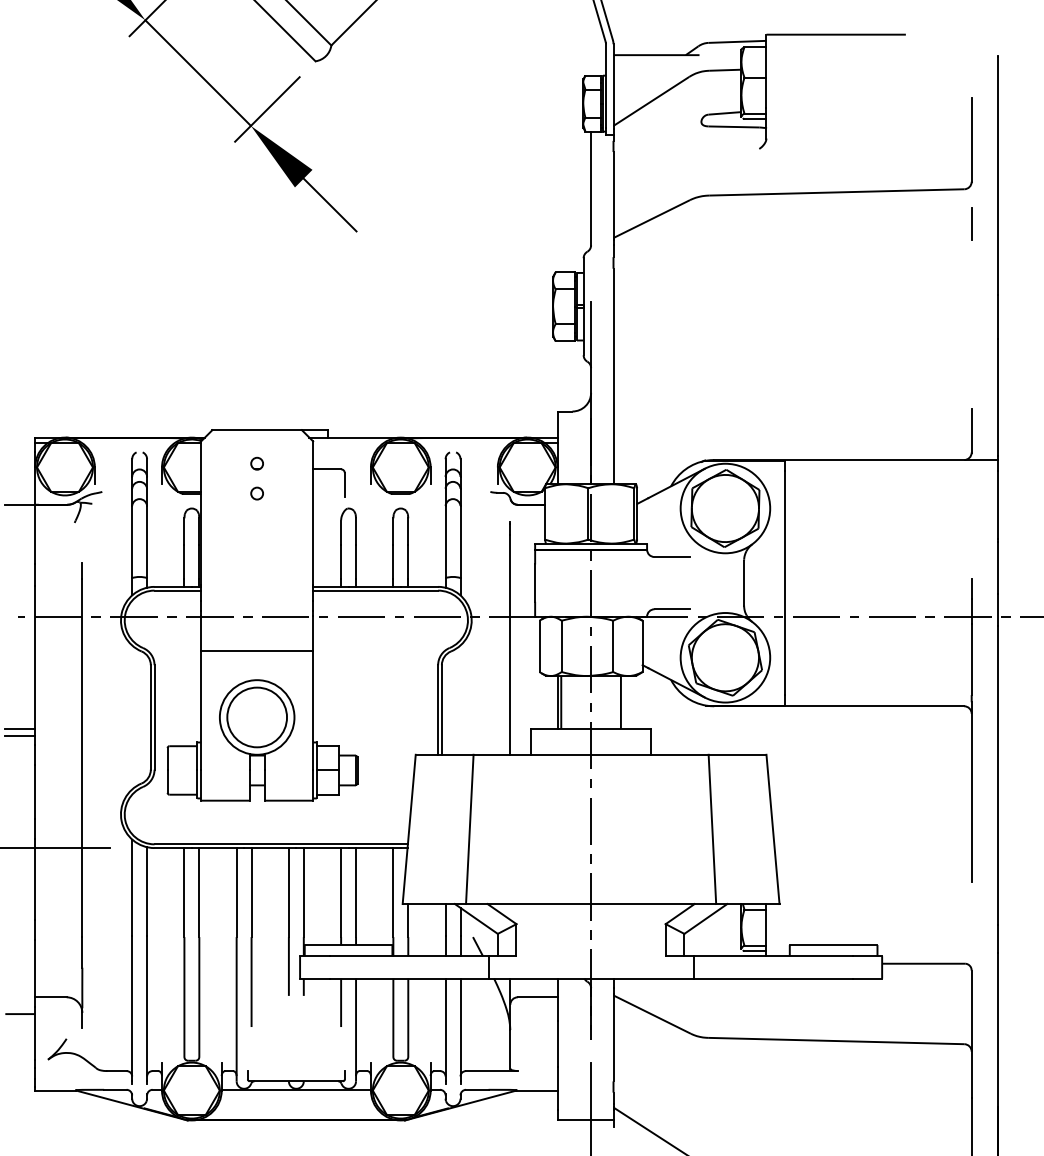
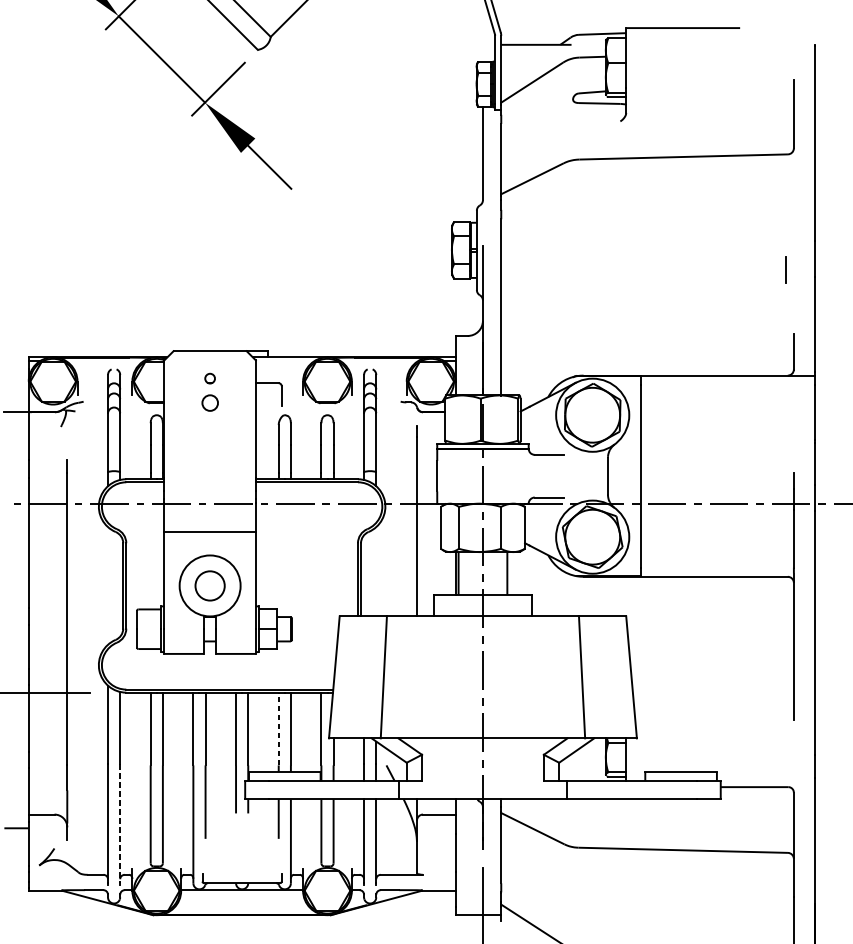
line: (971, 223) -> (785, 269), moved
circle: (256, 493) -> (209, 402), size x1.6
circle: (257, 717) -> (210, 585), size x0.6
line: (20, 728) -> (16, 594), removed
line: (20, 736) -> (16, 601), removed
line: (341, 892) -> (279, 728), solid -> dashed
line: (147, 1008) -> (120, 823), solid -> dashed

